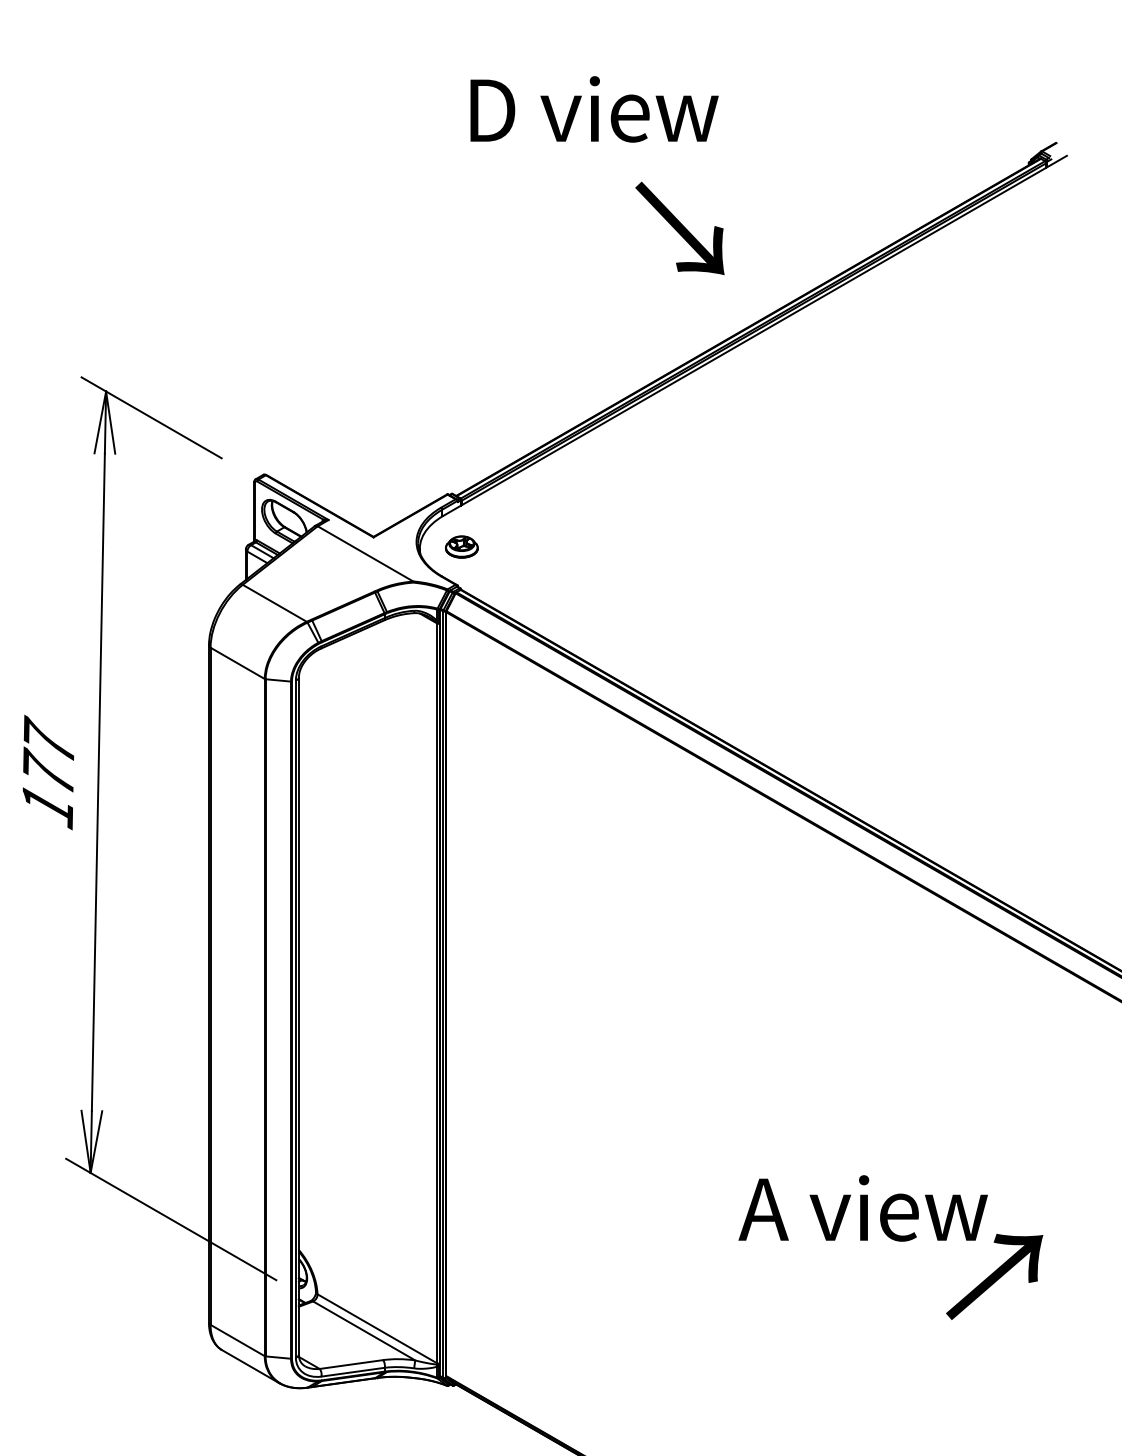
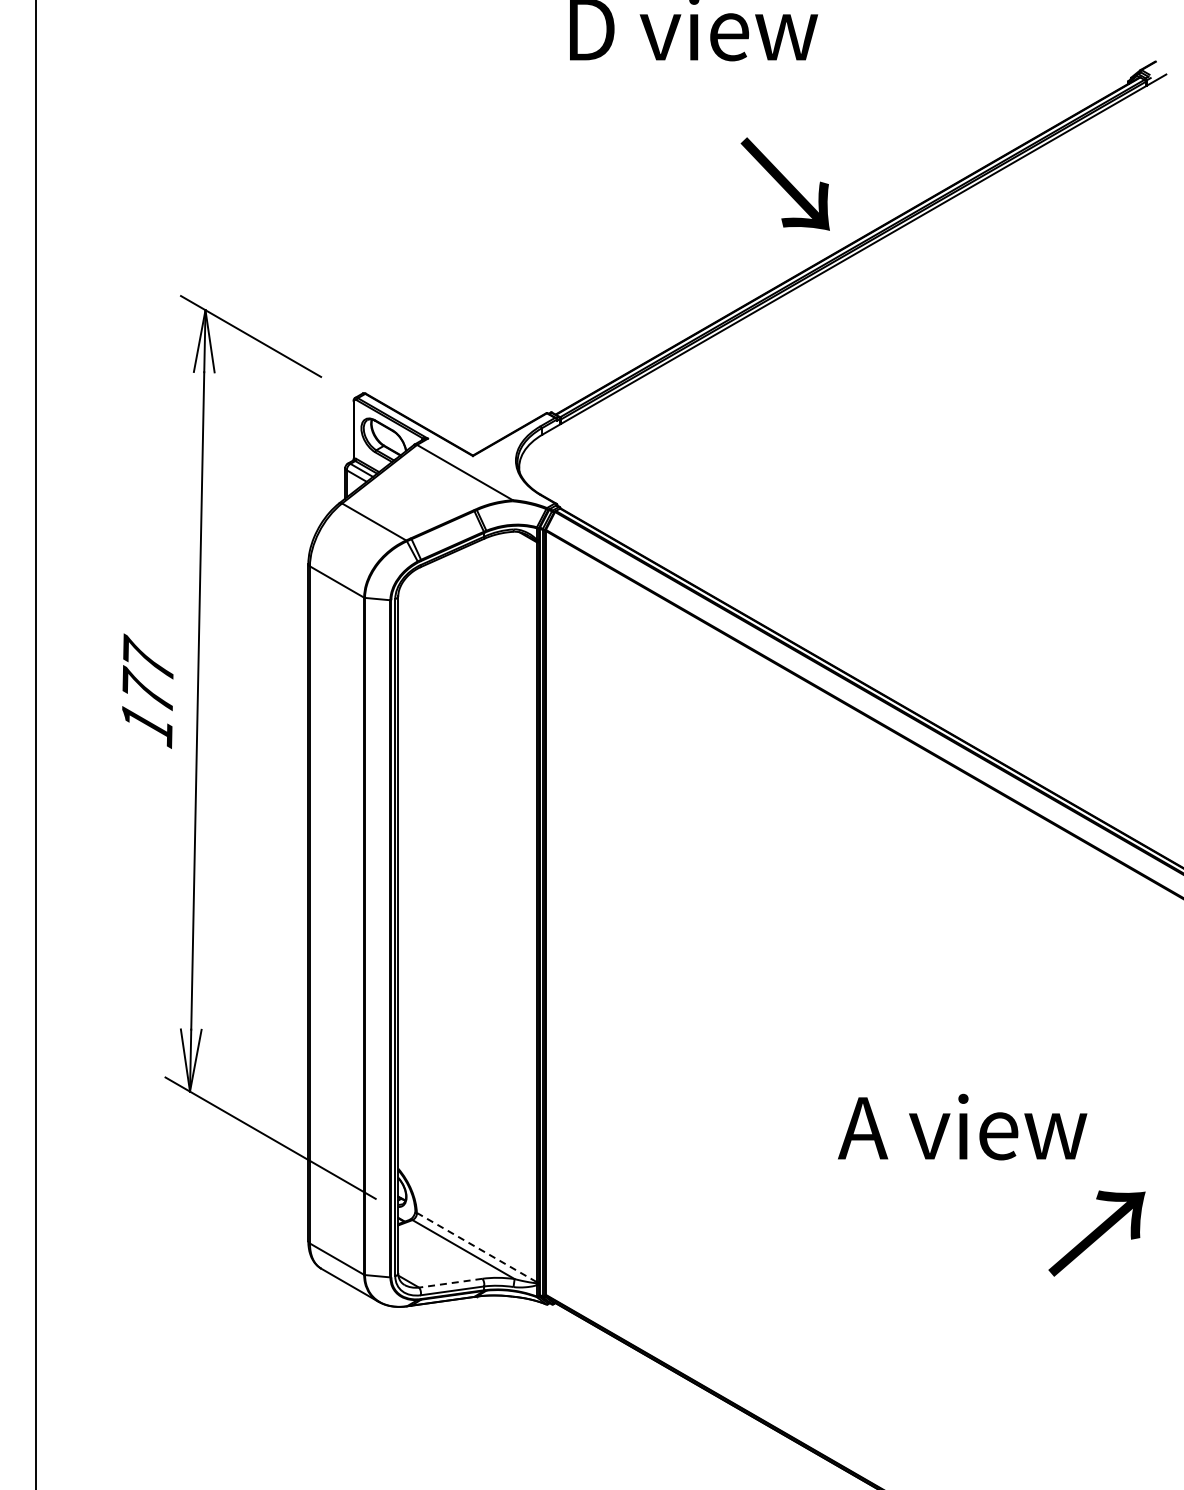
text: (679, 227) -> (784, 183), moved
part: (462, 546) -> (561, 465), removed
text: (994, 1276) -> (1096, 1233), moved
line: (377, 1328) -> (476, 1247), solid -> dashed
line: (351, 1364) -> (450, 1283), solid -> dashed

